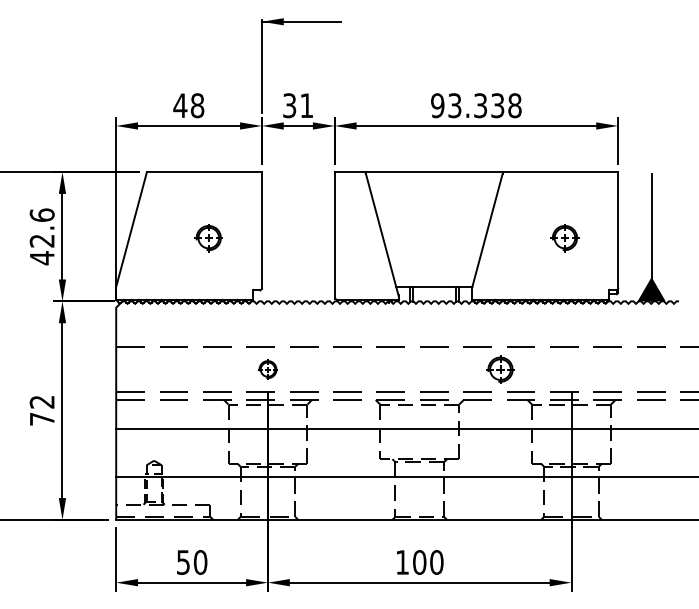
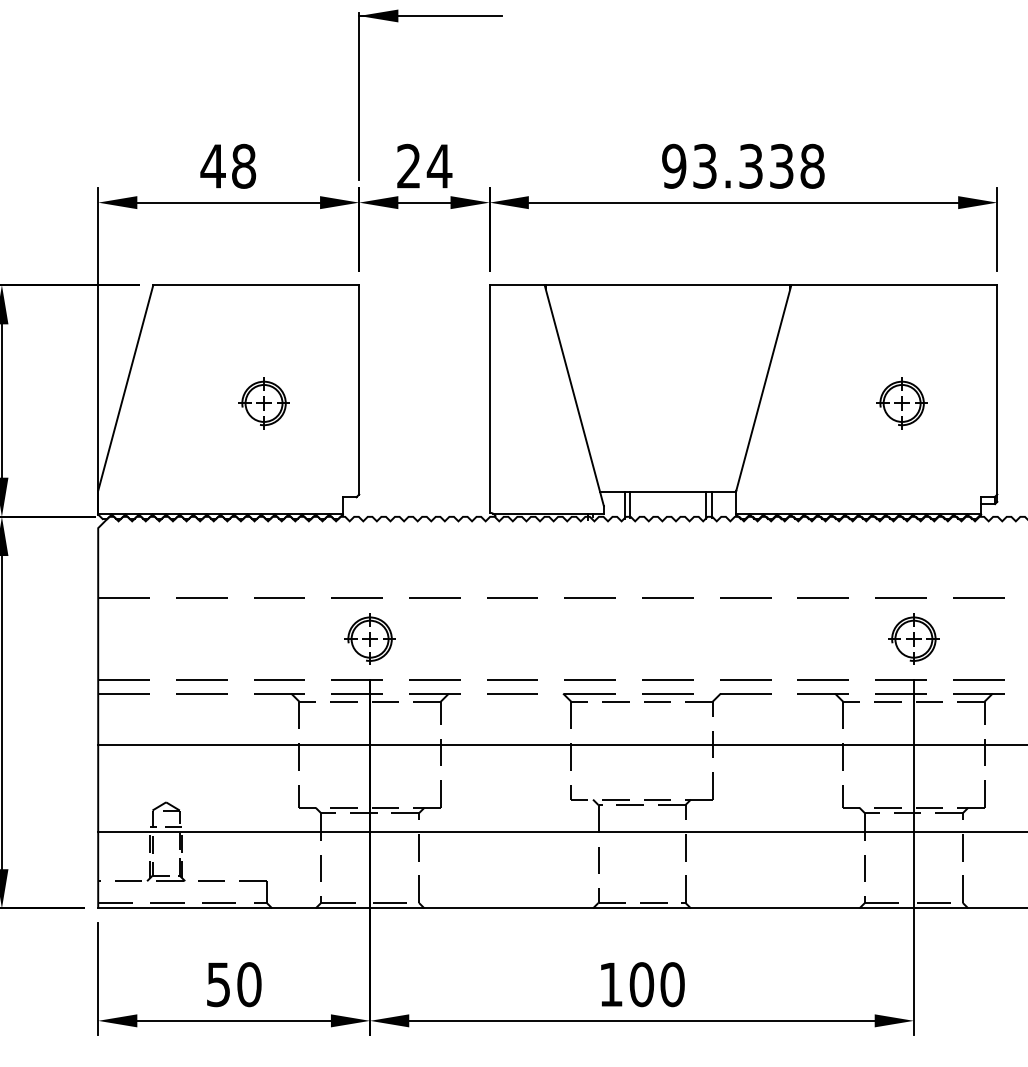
text: (298, 105) -> (424, 165), 31 -> 24
part: (267, 369) -> (369, 638), size x1.43
part: (500, 369) -> (913, 638), moved

